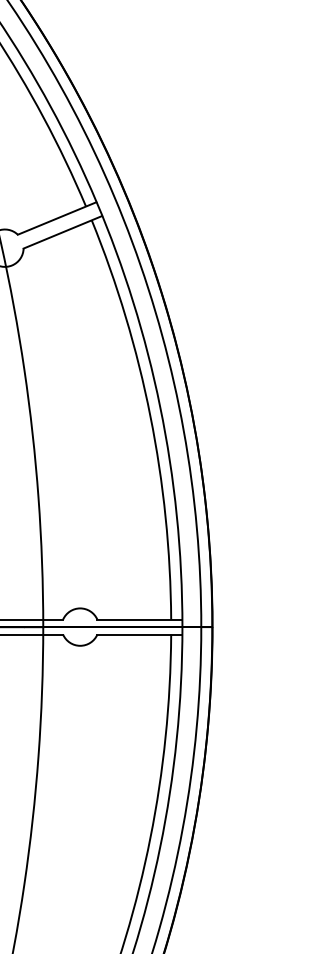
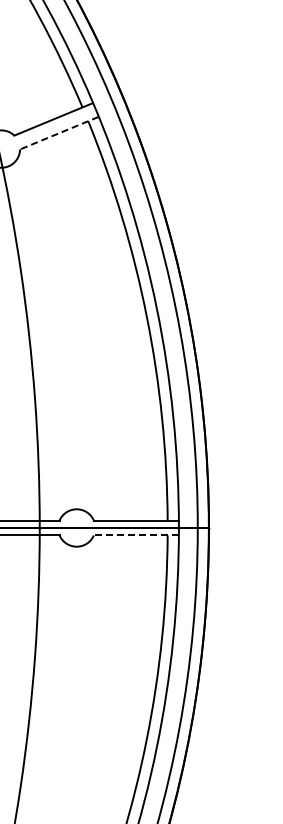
line: (62, 232) -> (58, 133), solid -> dashed
line: (139, 634) -> (135, 535), solid -> dashed

